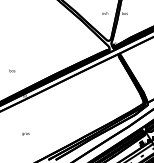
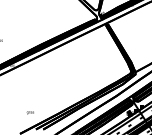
text: (25, 133) -> (30, 112), moved

